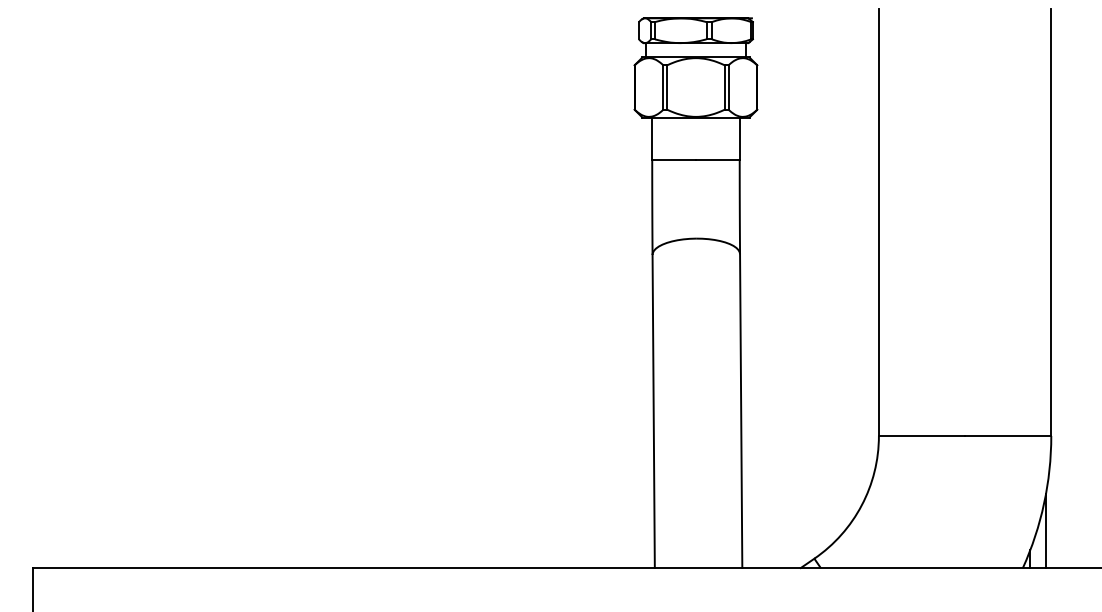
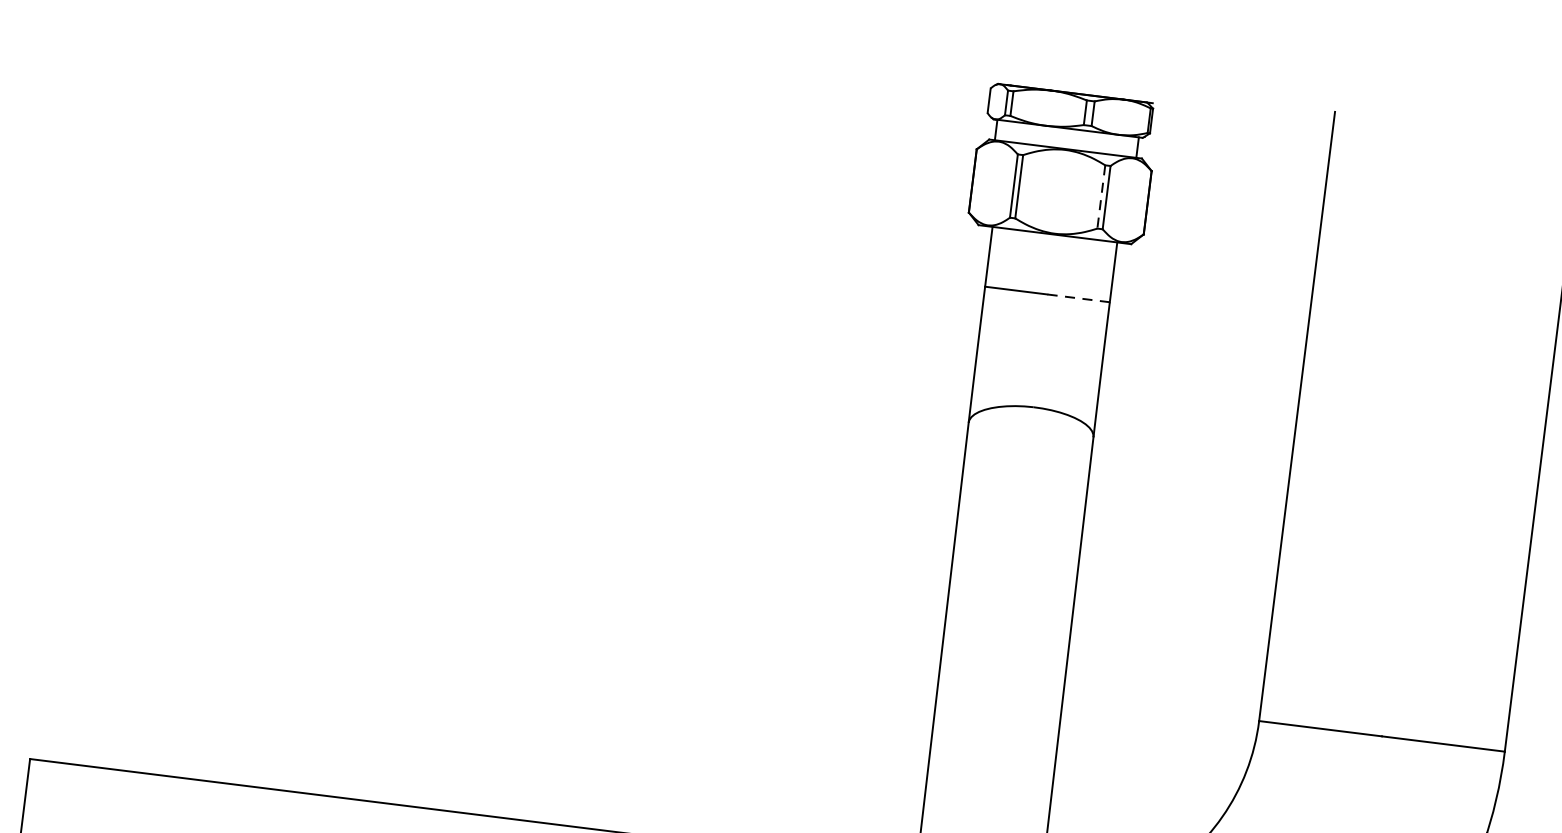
line: (724, 88) -> (1100, 198), solid -> dashed
line: (717, 159) -> (1078, 298), solid -> dashed

